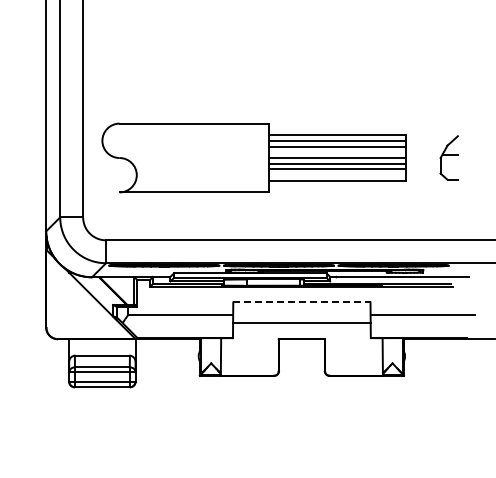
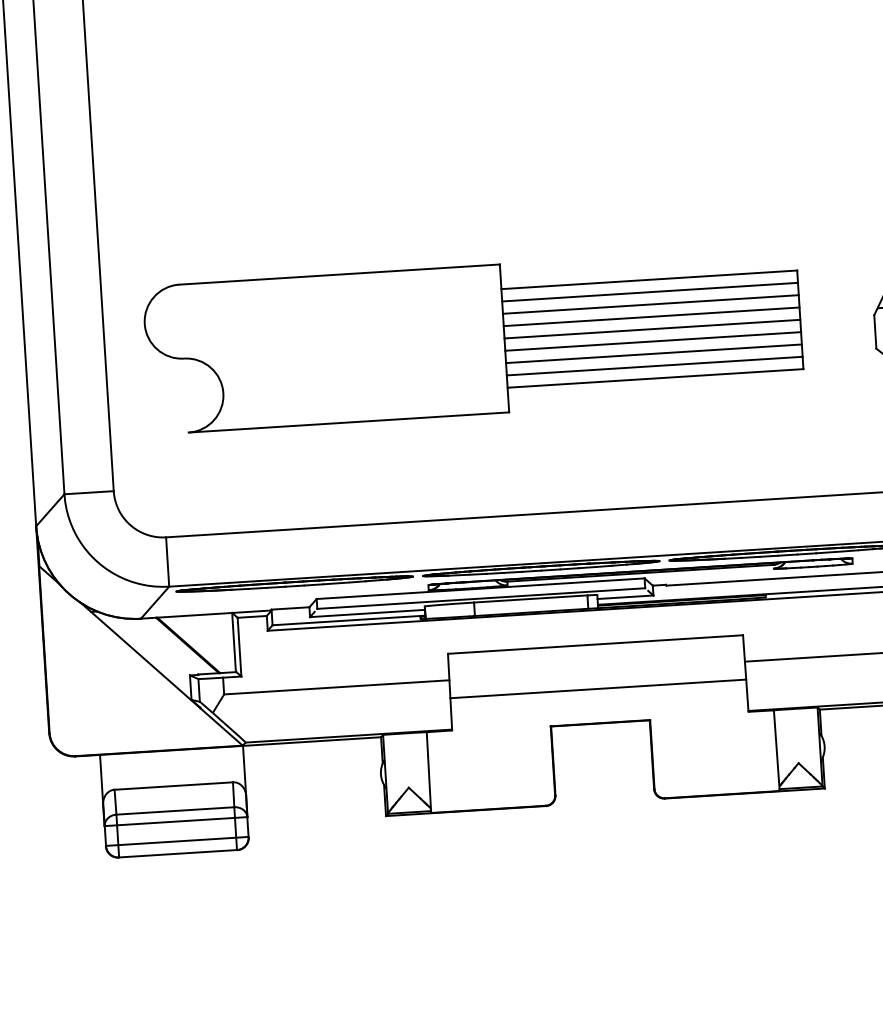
line: (337, 152) -> (651, 317), added
line: (337, 175) -> (654, 366), added
line: (301, 302) -> (594, 644), dashed -> solid

